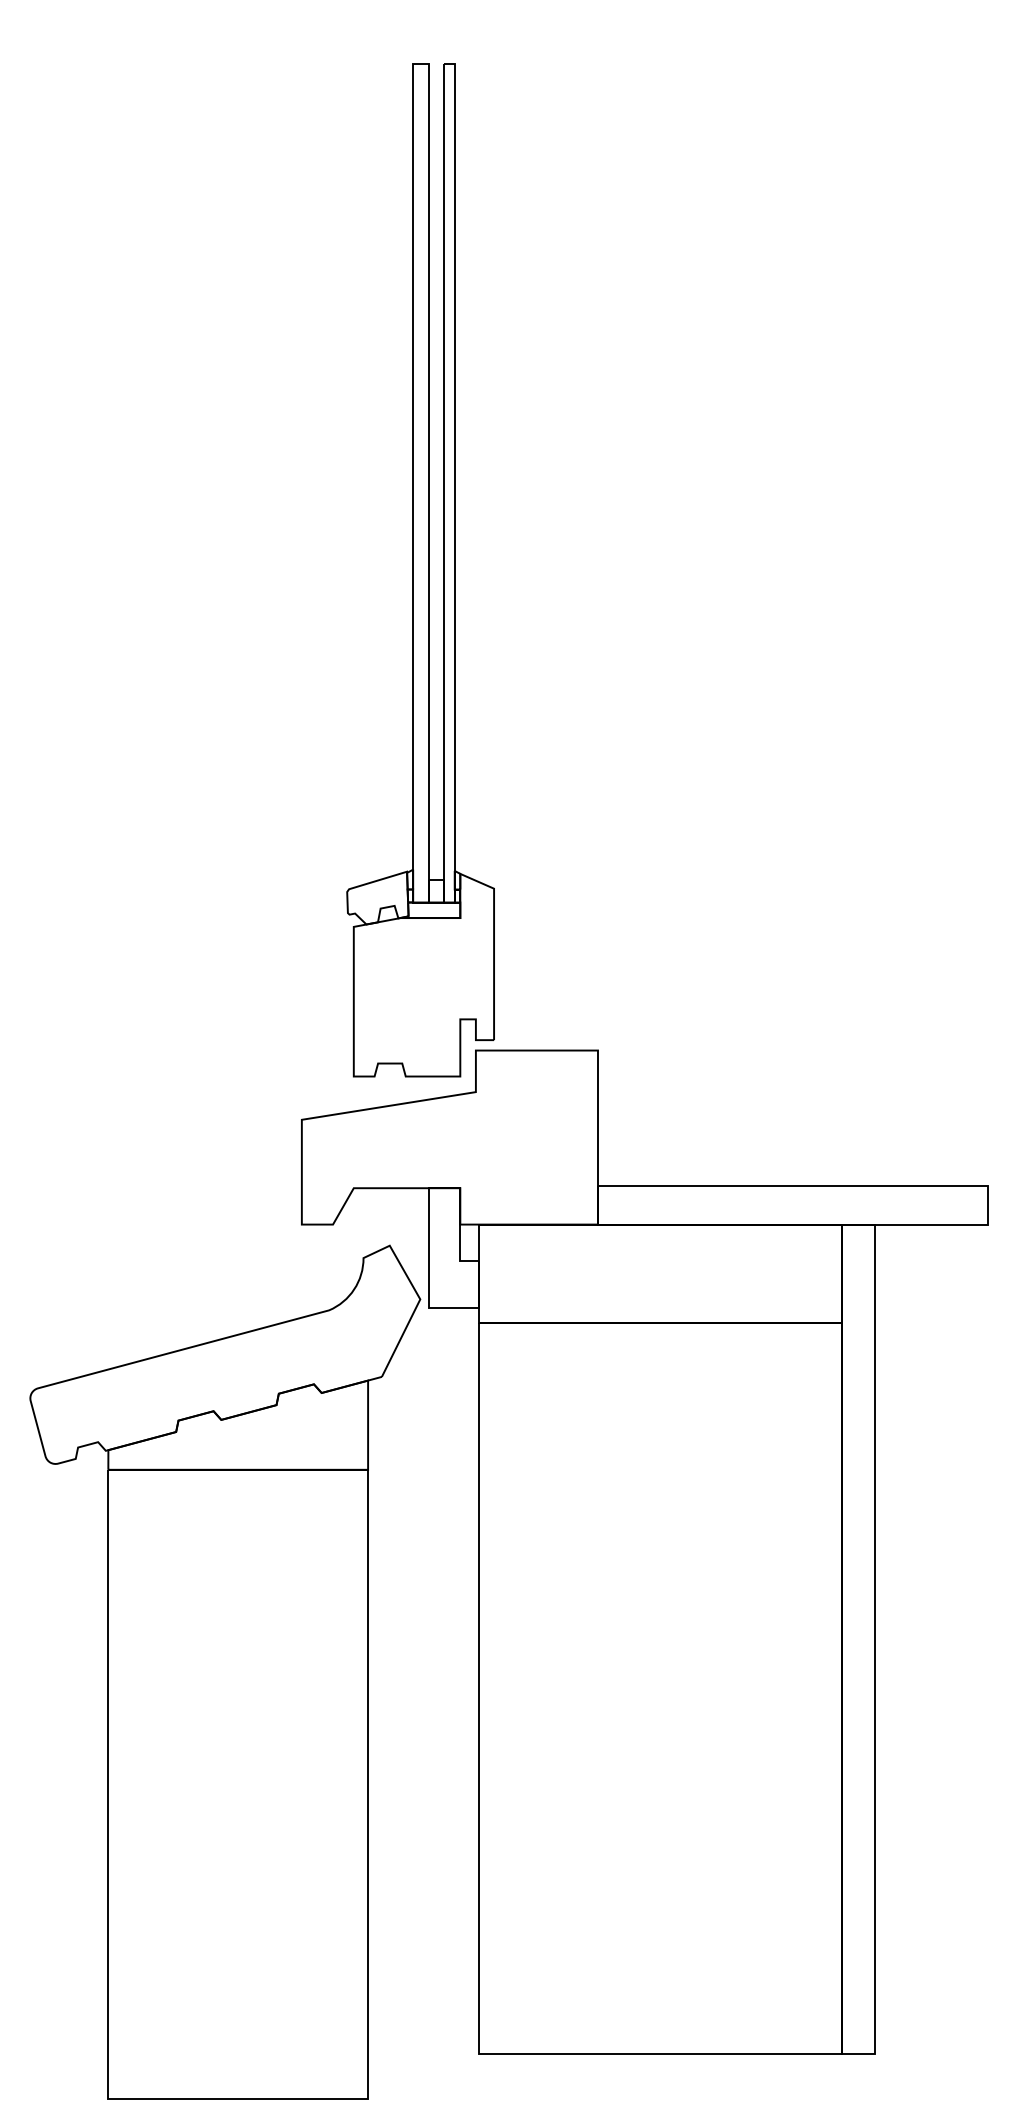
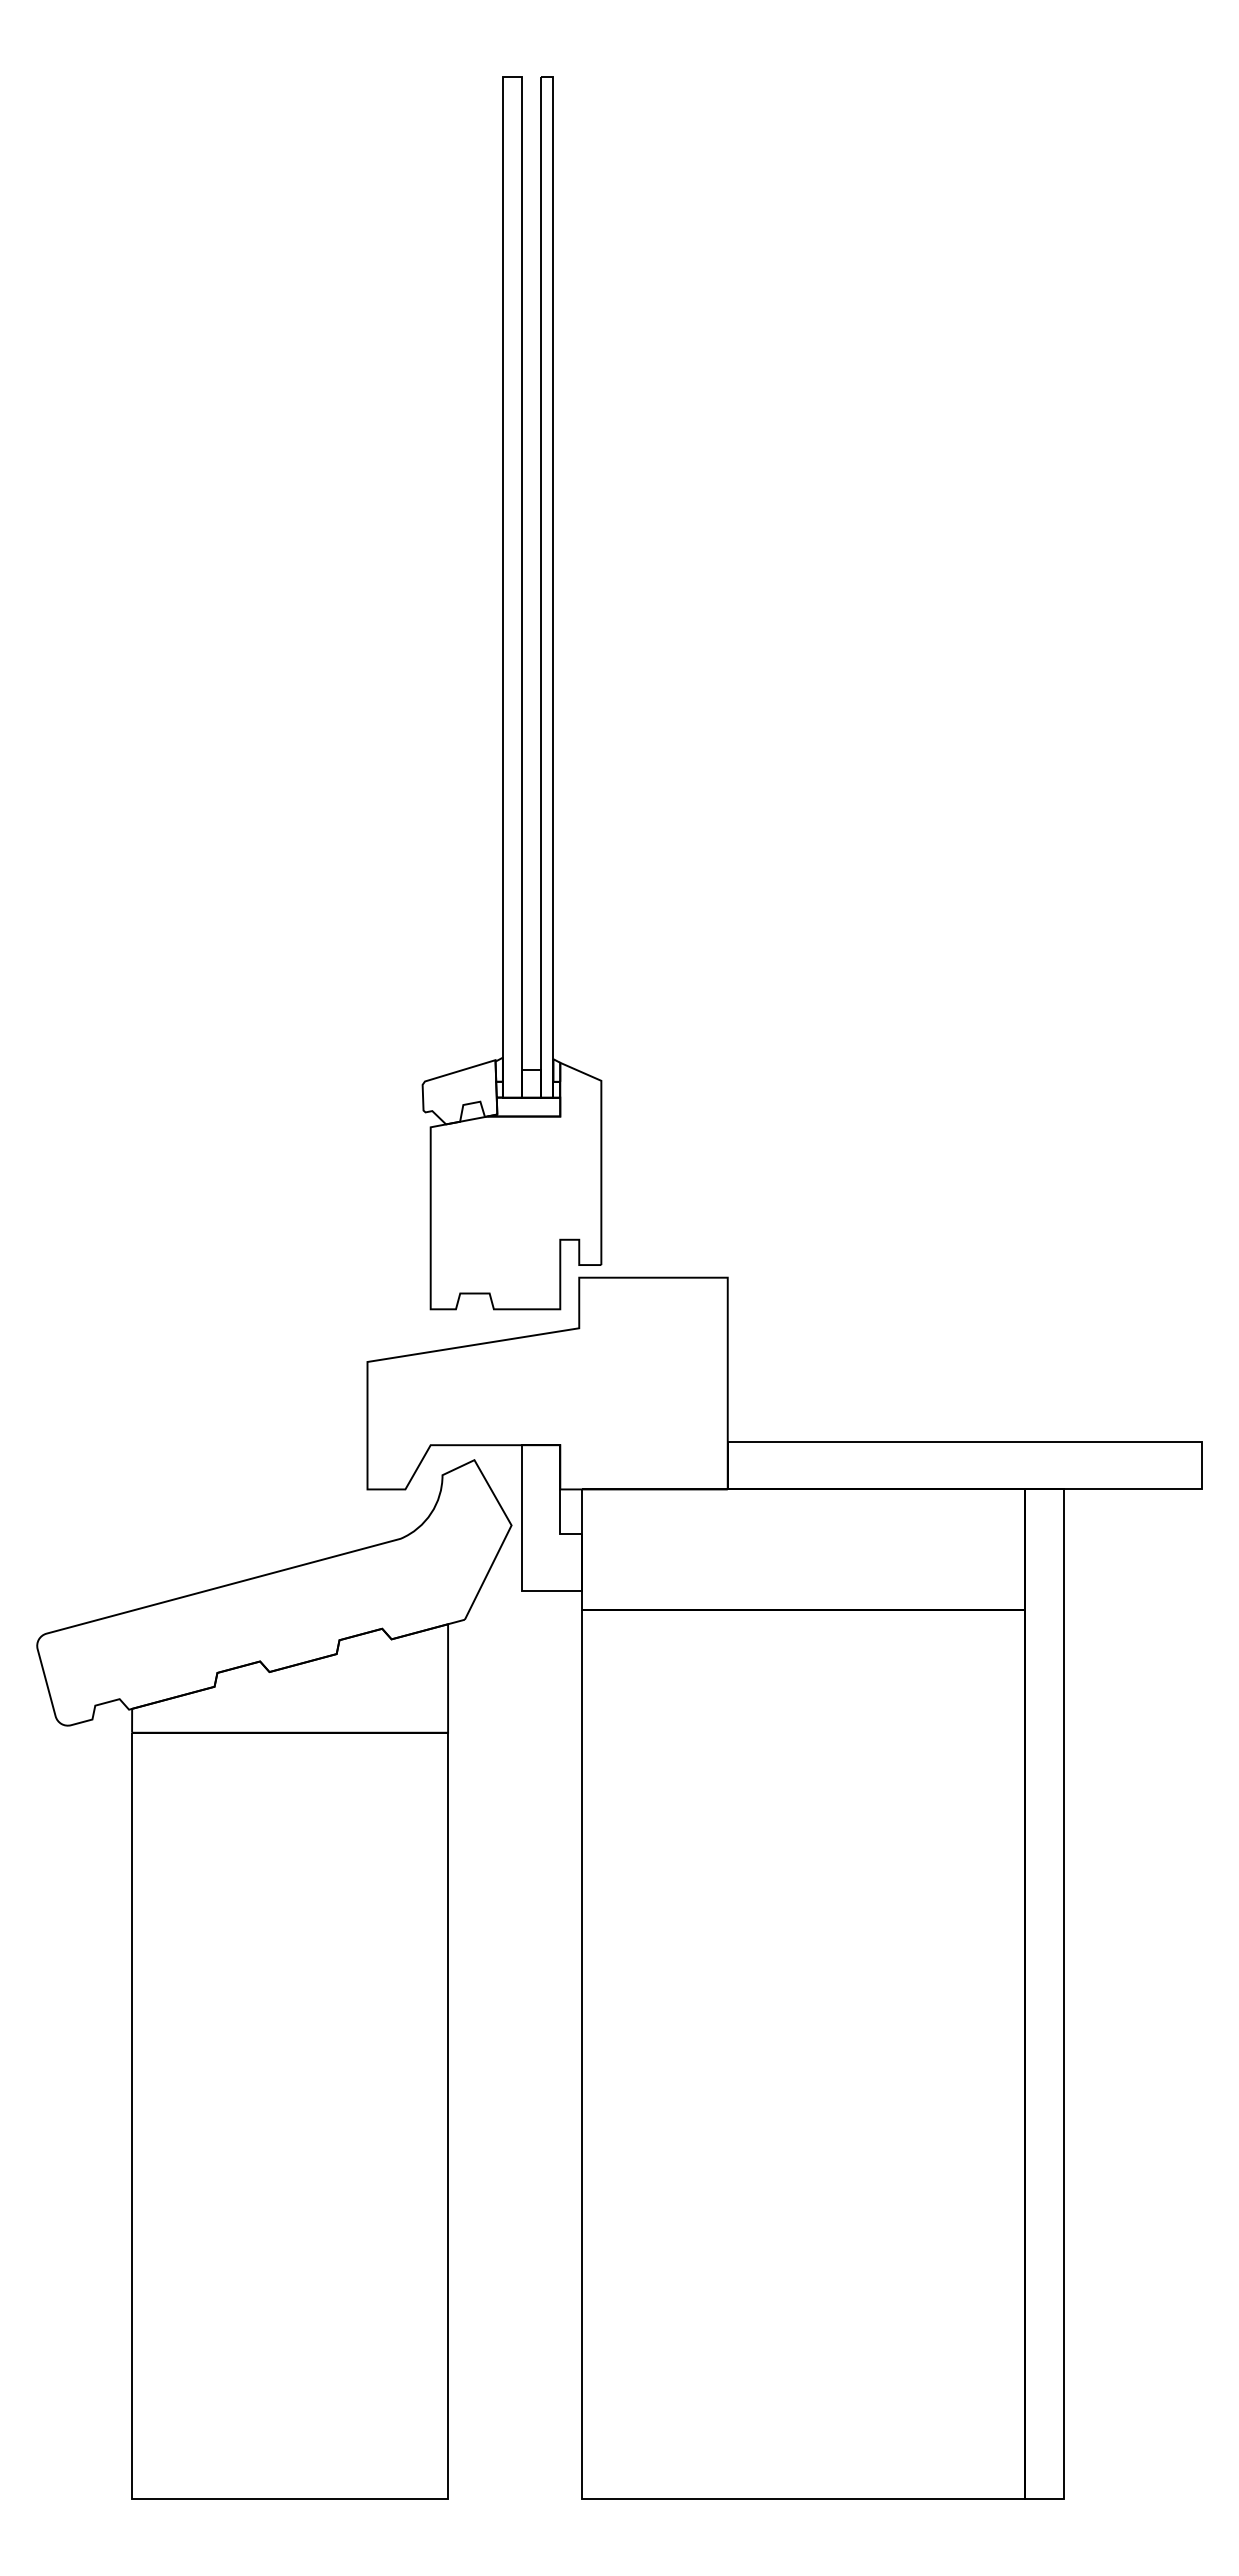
part: (225, 1672) -> (274, 1979), moved

